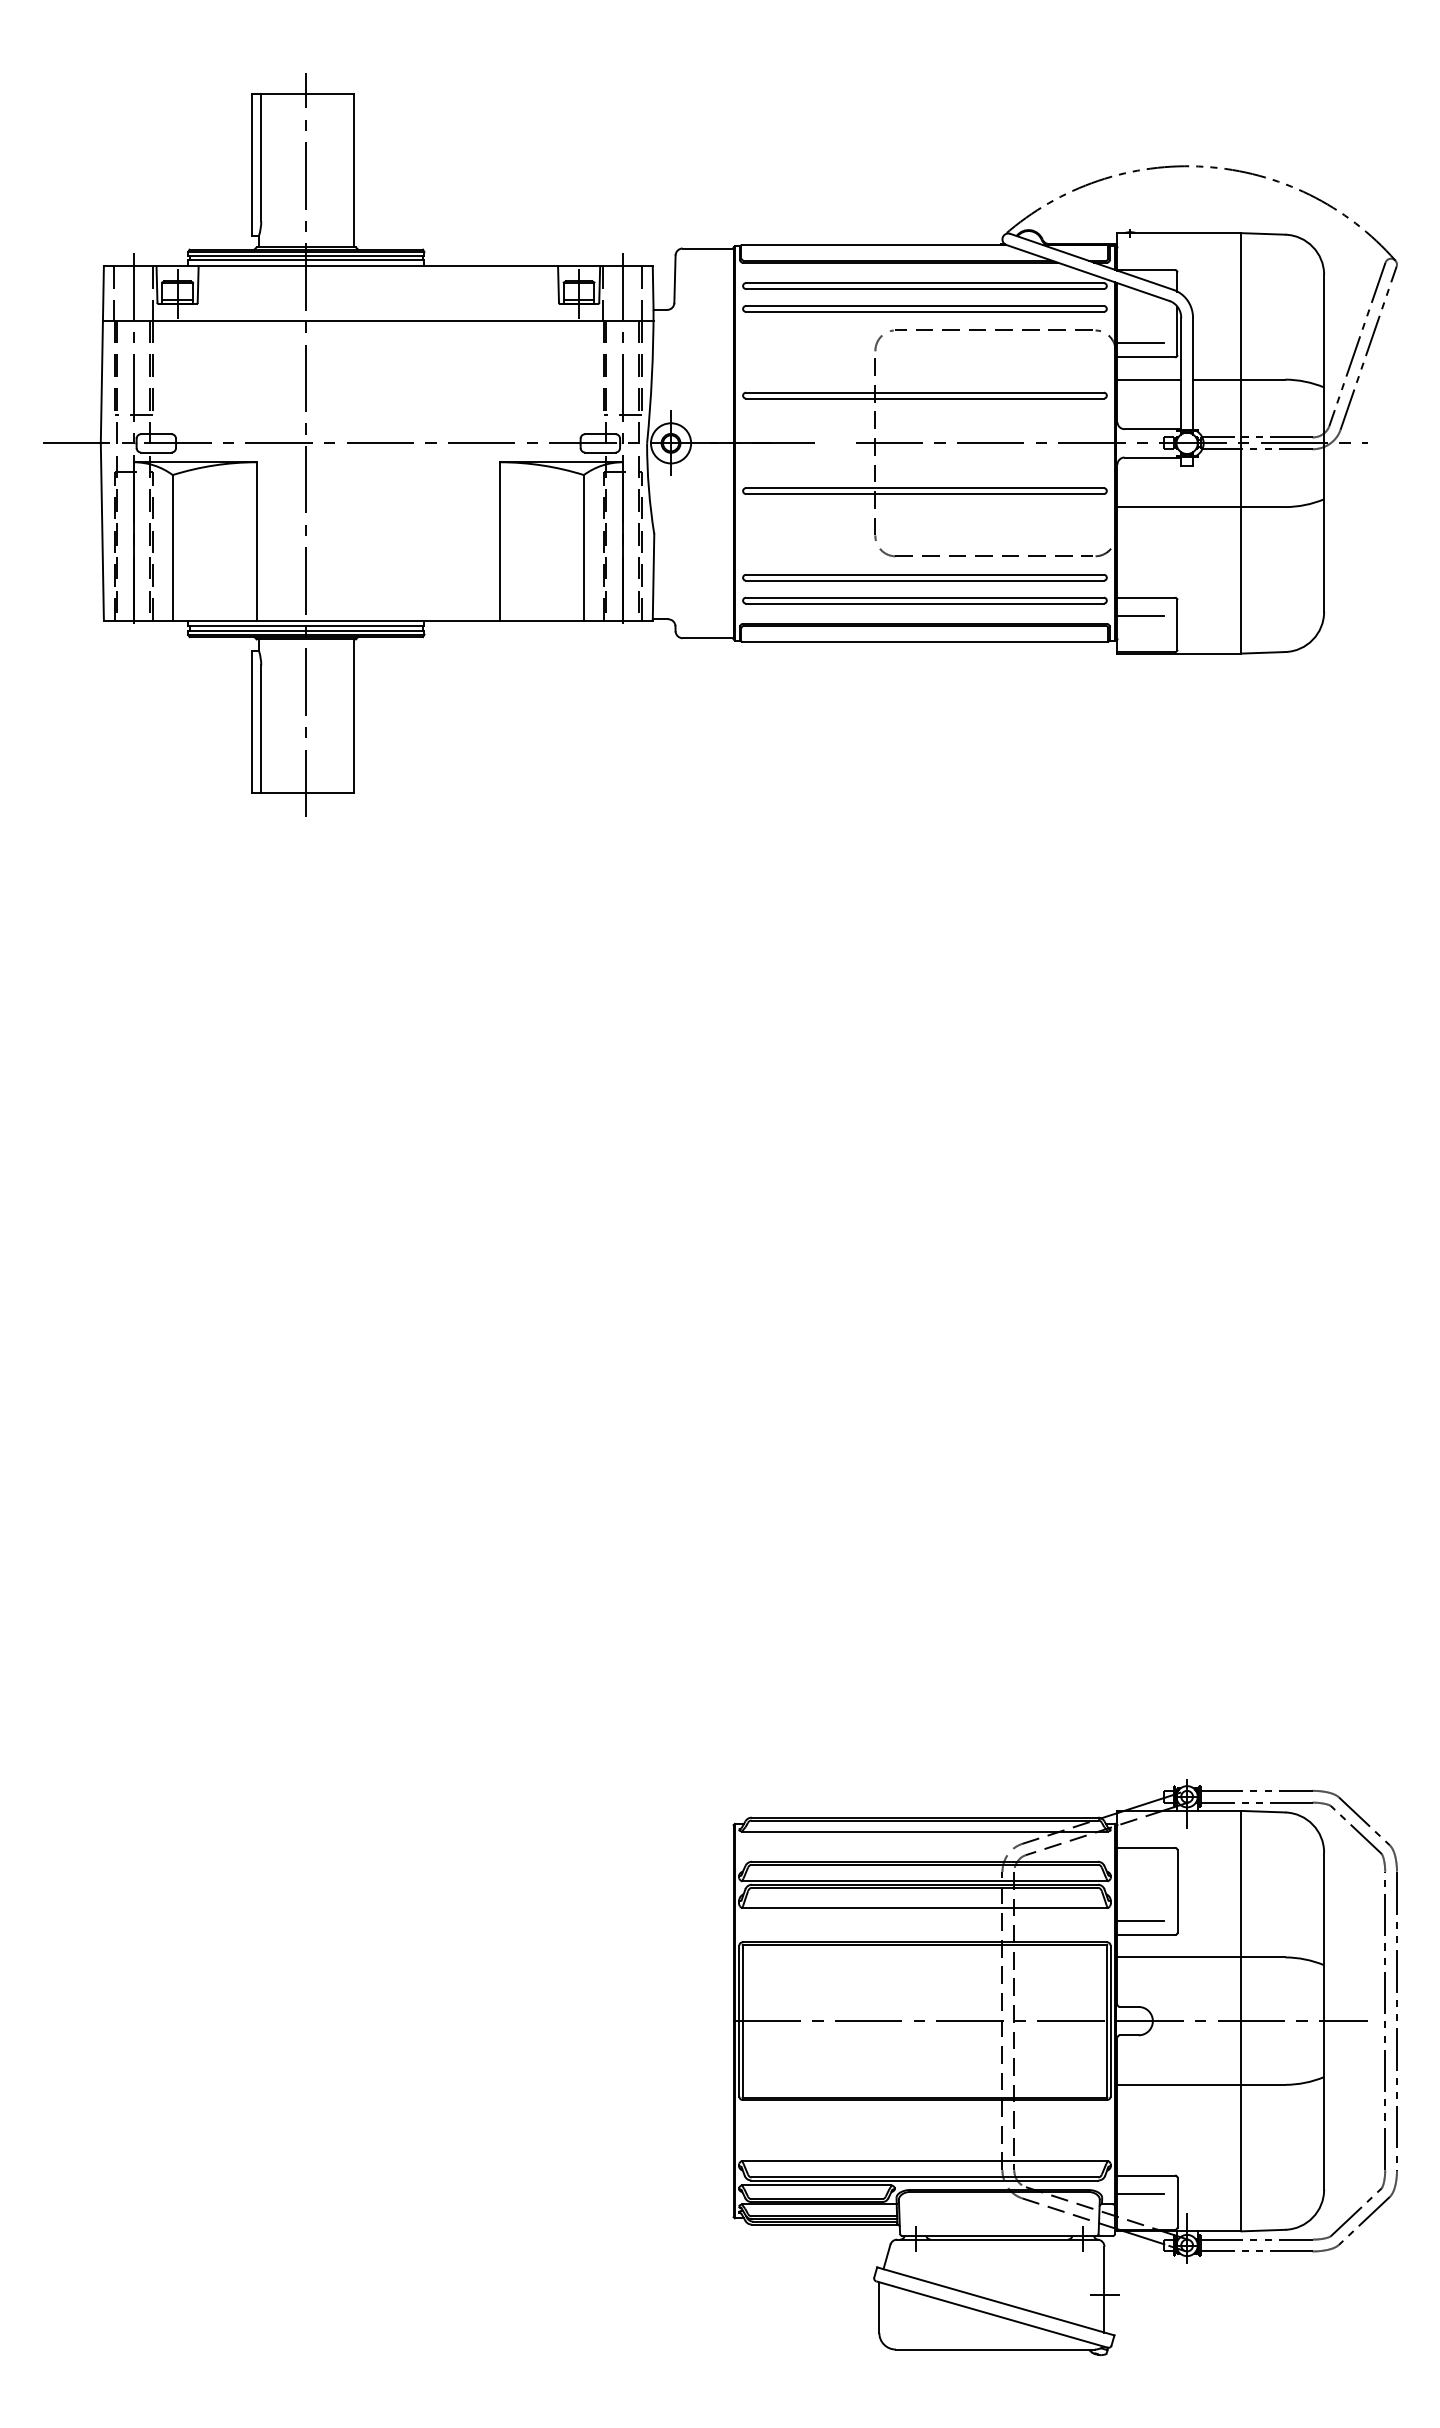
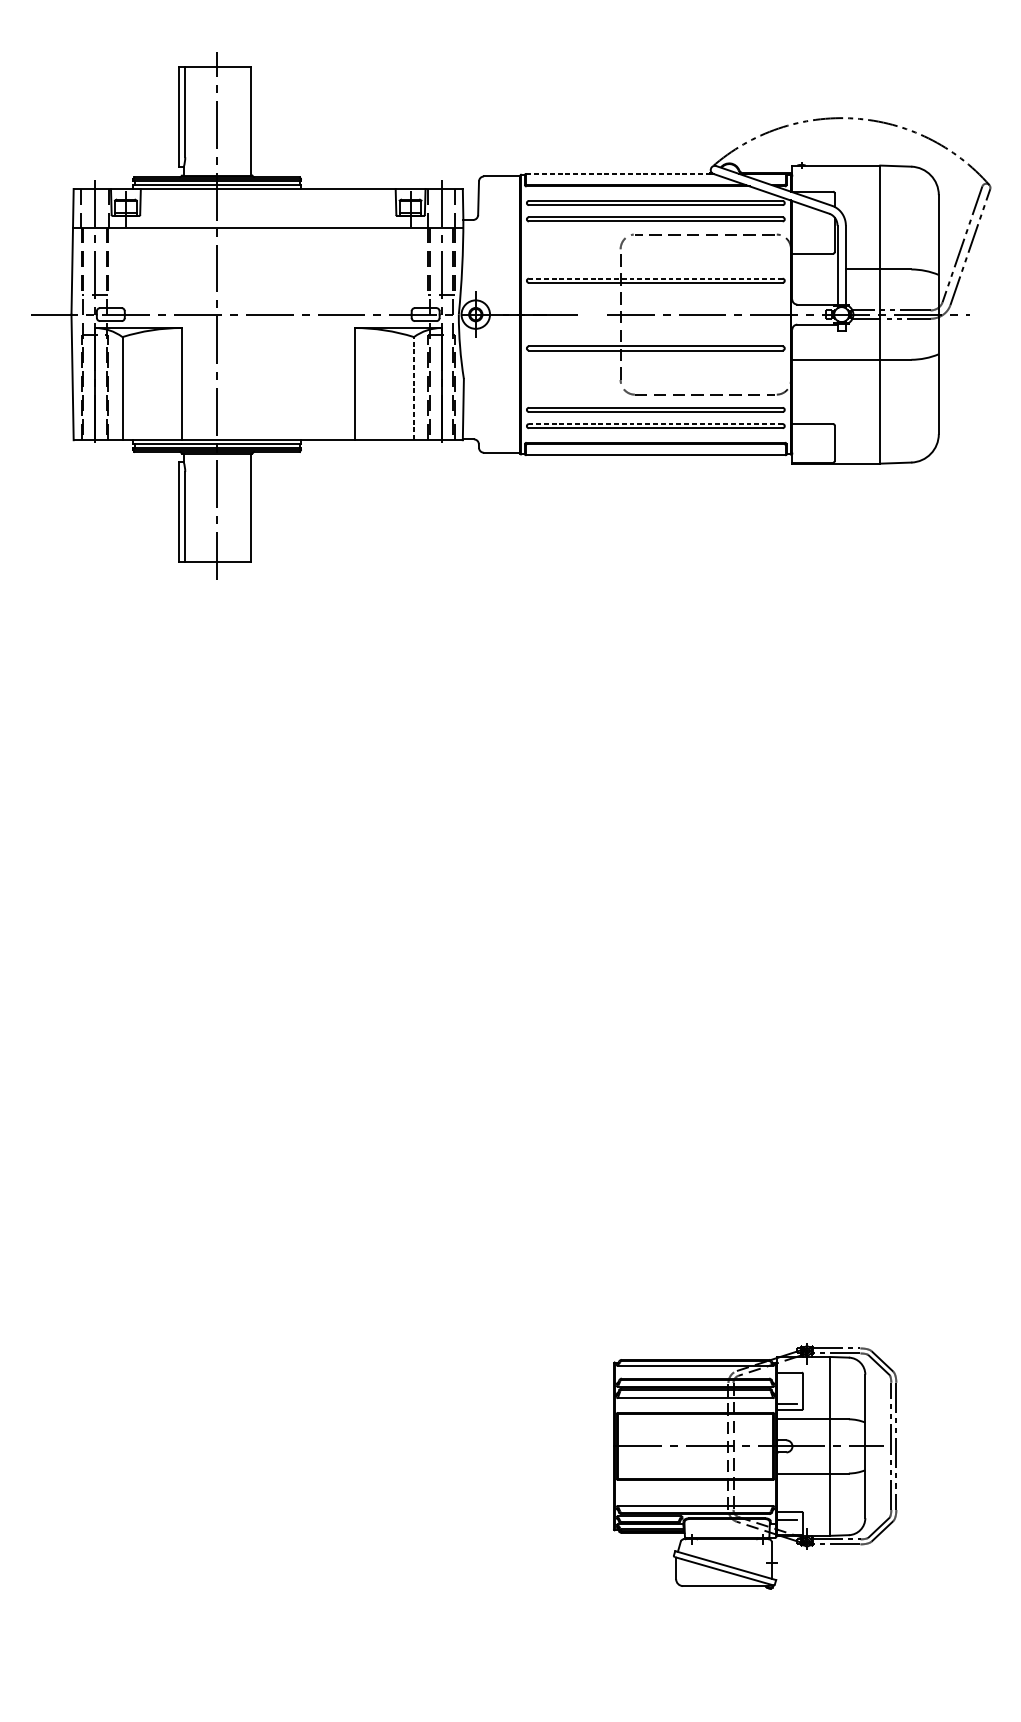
line: (874, 244) -> (620, 173), solid -> dashed
line: (1140, 342) -> (808, 243), removed
line: (1149, 379) -> (815, 269), removed
line: (924, 392) -> (655, 278), solid -> dashed
line: (583, 547) -> (413, 388), solid -> dashed
line: (924, 597) -> (655, 423), solid -> dashed
line: (1140, 615) -> (808, 436), removed
part: (1064, 2067) -> (754, 1466), size x0.6

